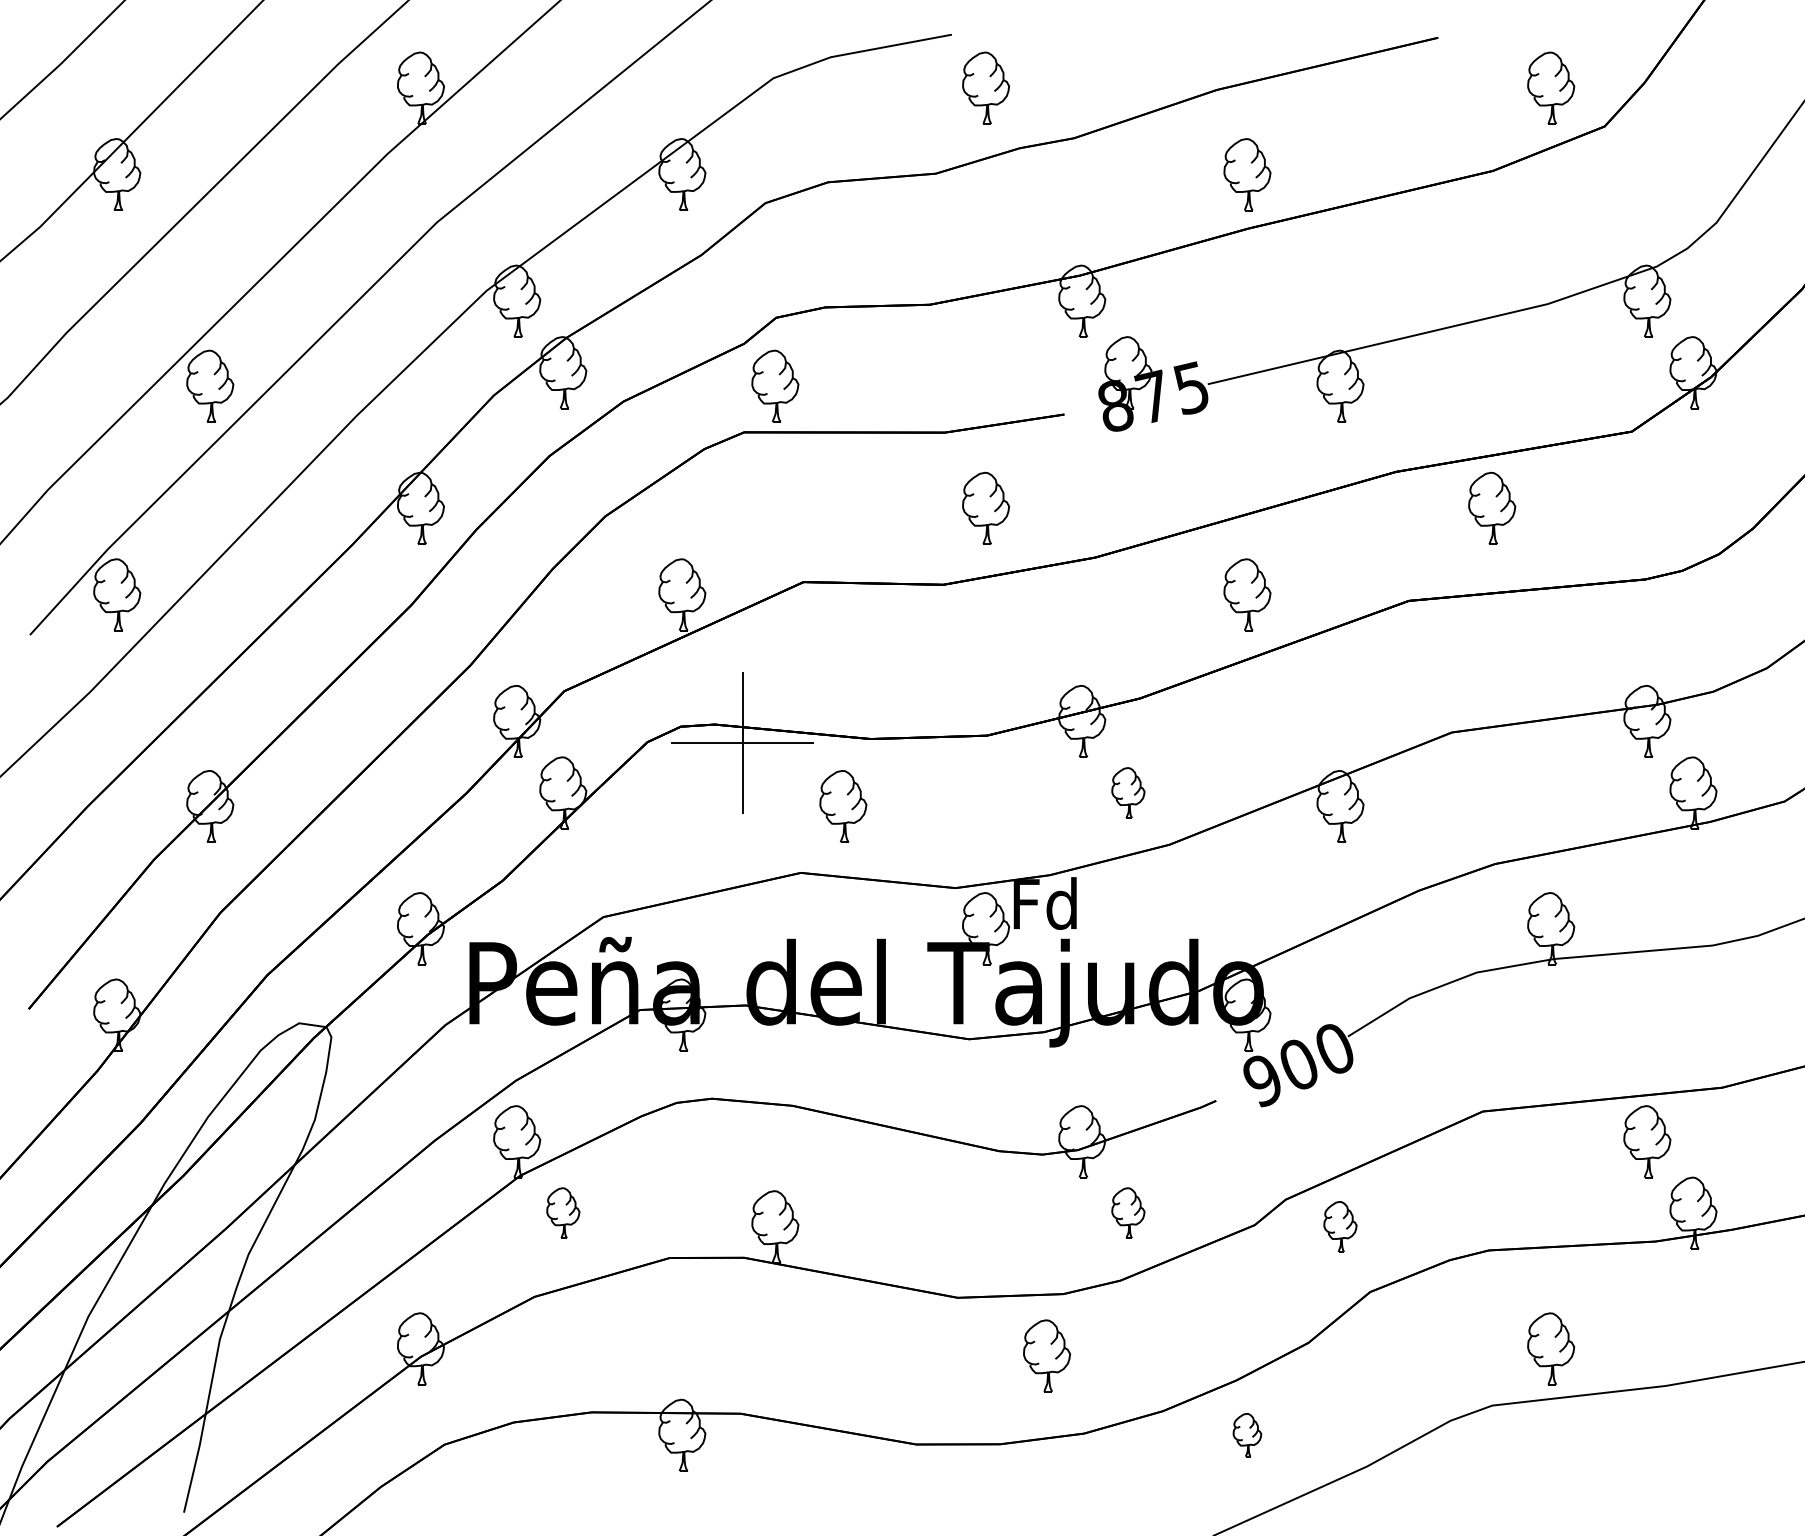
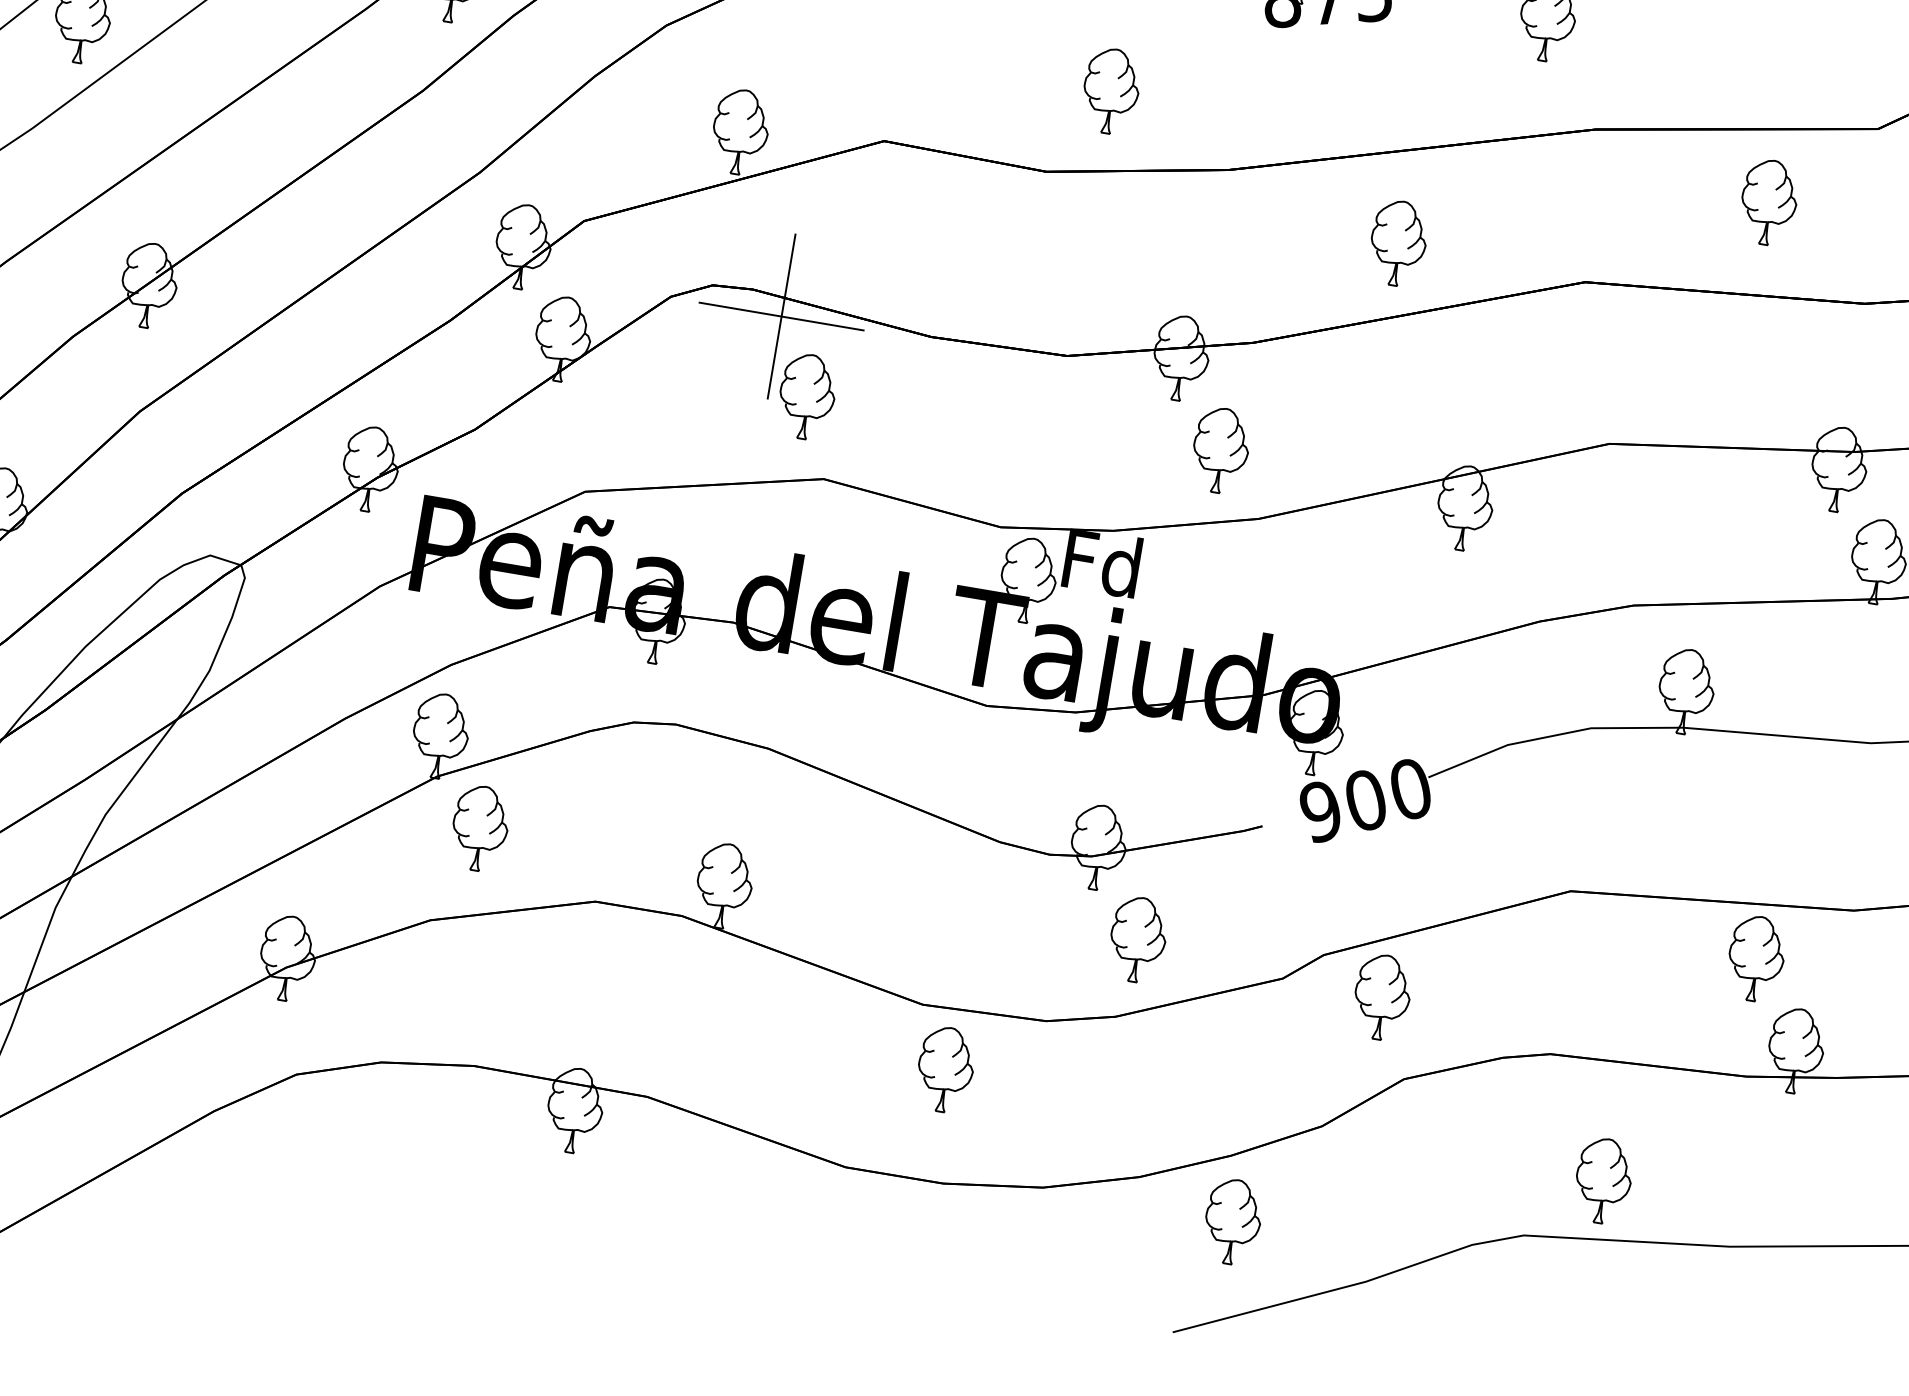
part: (1492, 507) -> (1769, 201), moved
part: (1128, 792) -> (1221, 450), size x1.43
part: (843, 806) -> (807, 396), moved
part: (563, 1212) -> (480, 827), size x1.43
part: (1128, 1212) -> (1138, 938), size x1.43
part: (1340, 1226) -> (1382, 997), size x1.43
part: (1046, 1355) -> (945, 1069), moved
part: (1247, 1434) -> (1233, 1220), size x1.67

